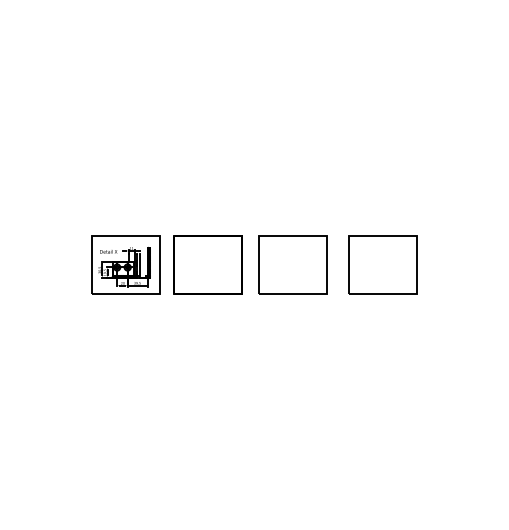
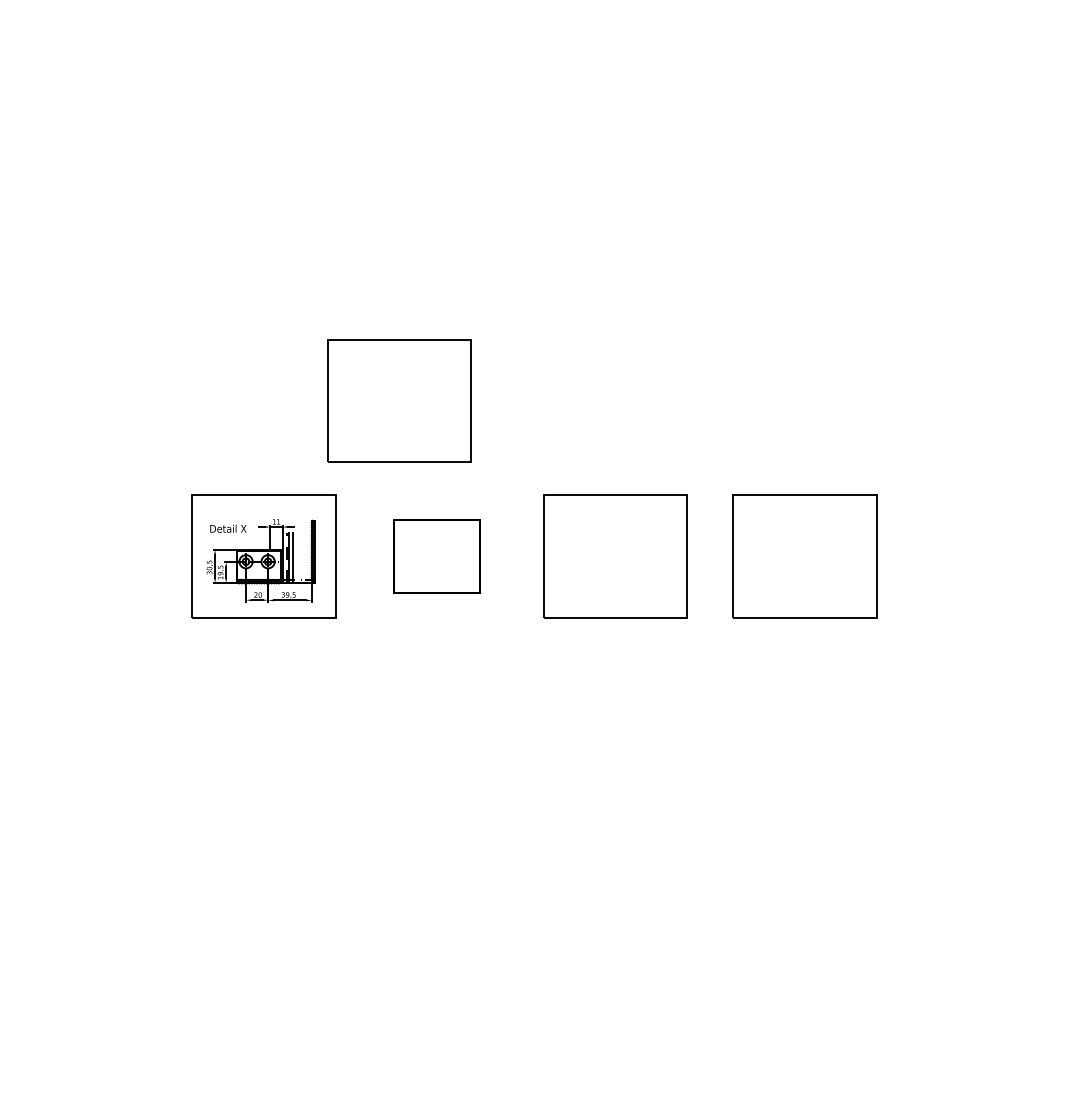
part: (189, 190) -> (397, 400), added
part: (207, 264) -> (435, 555), size x0.6

